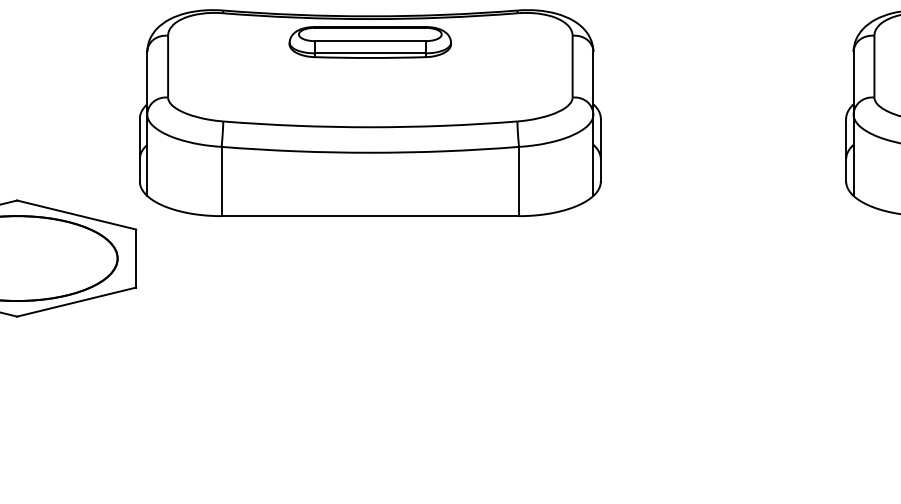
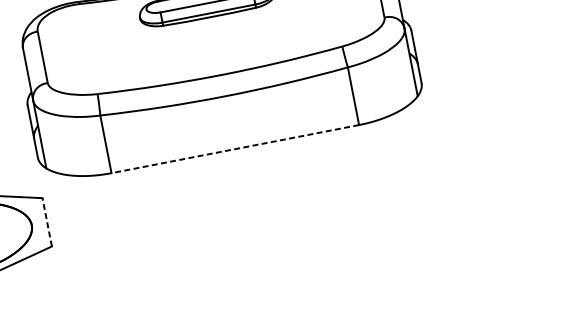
line: (370, 216) -> (235, 149), solid -> dashed
line: (136, 258) -> (47, 222), solid -> dashed

